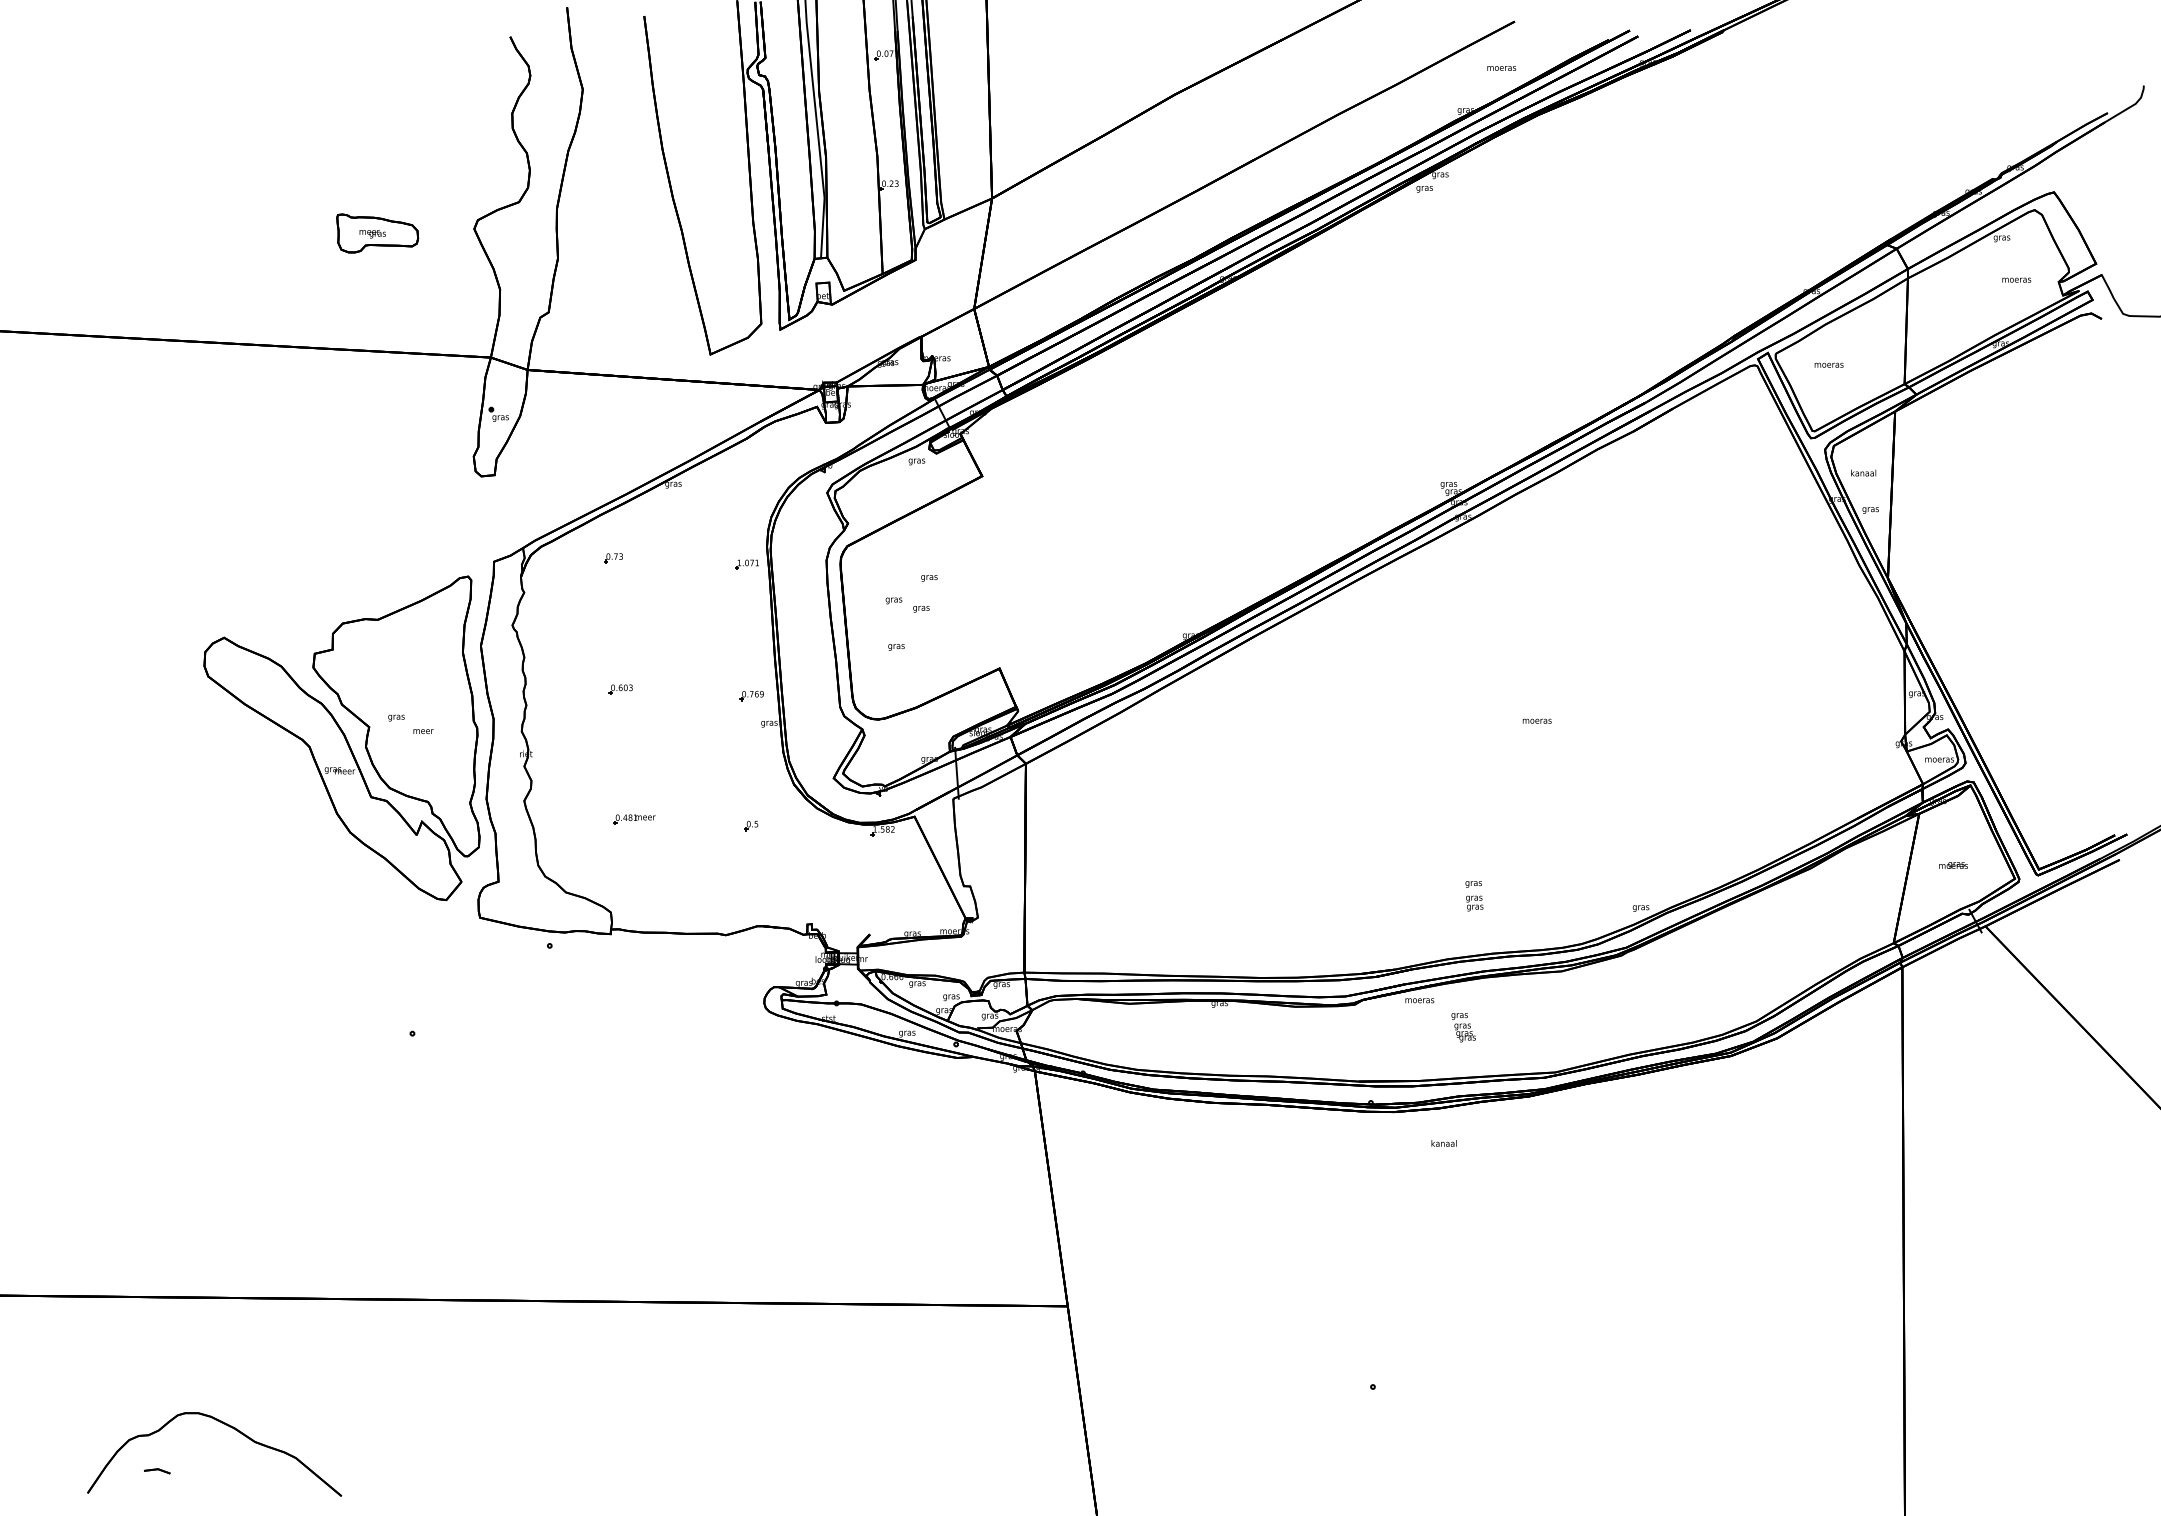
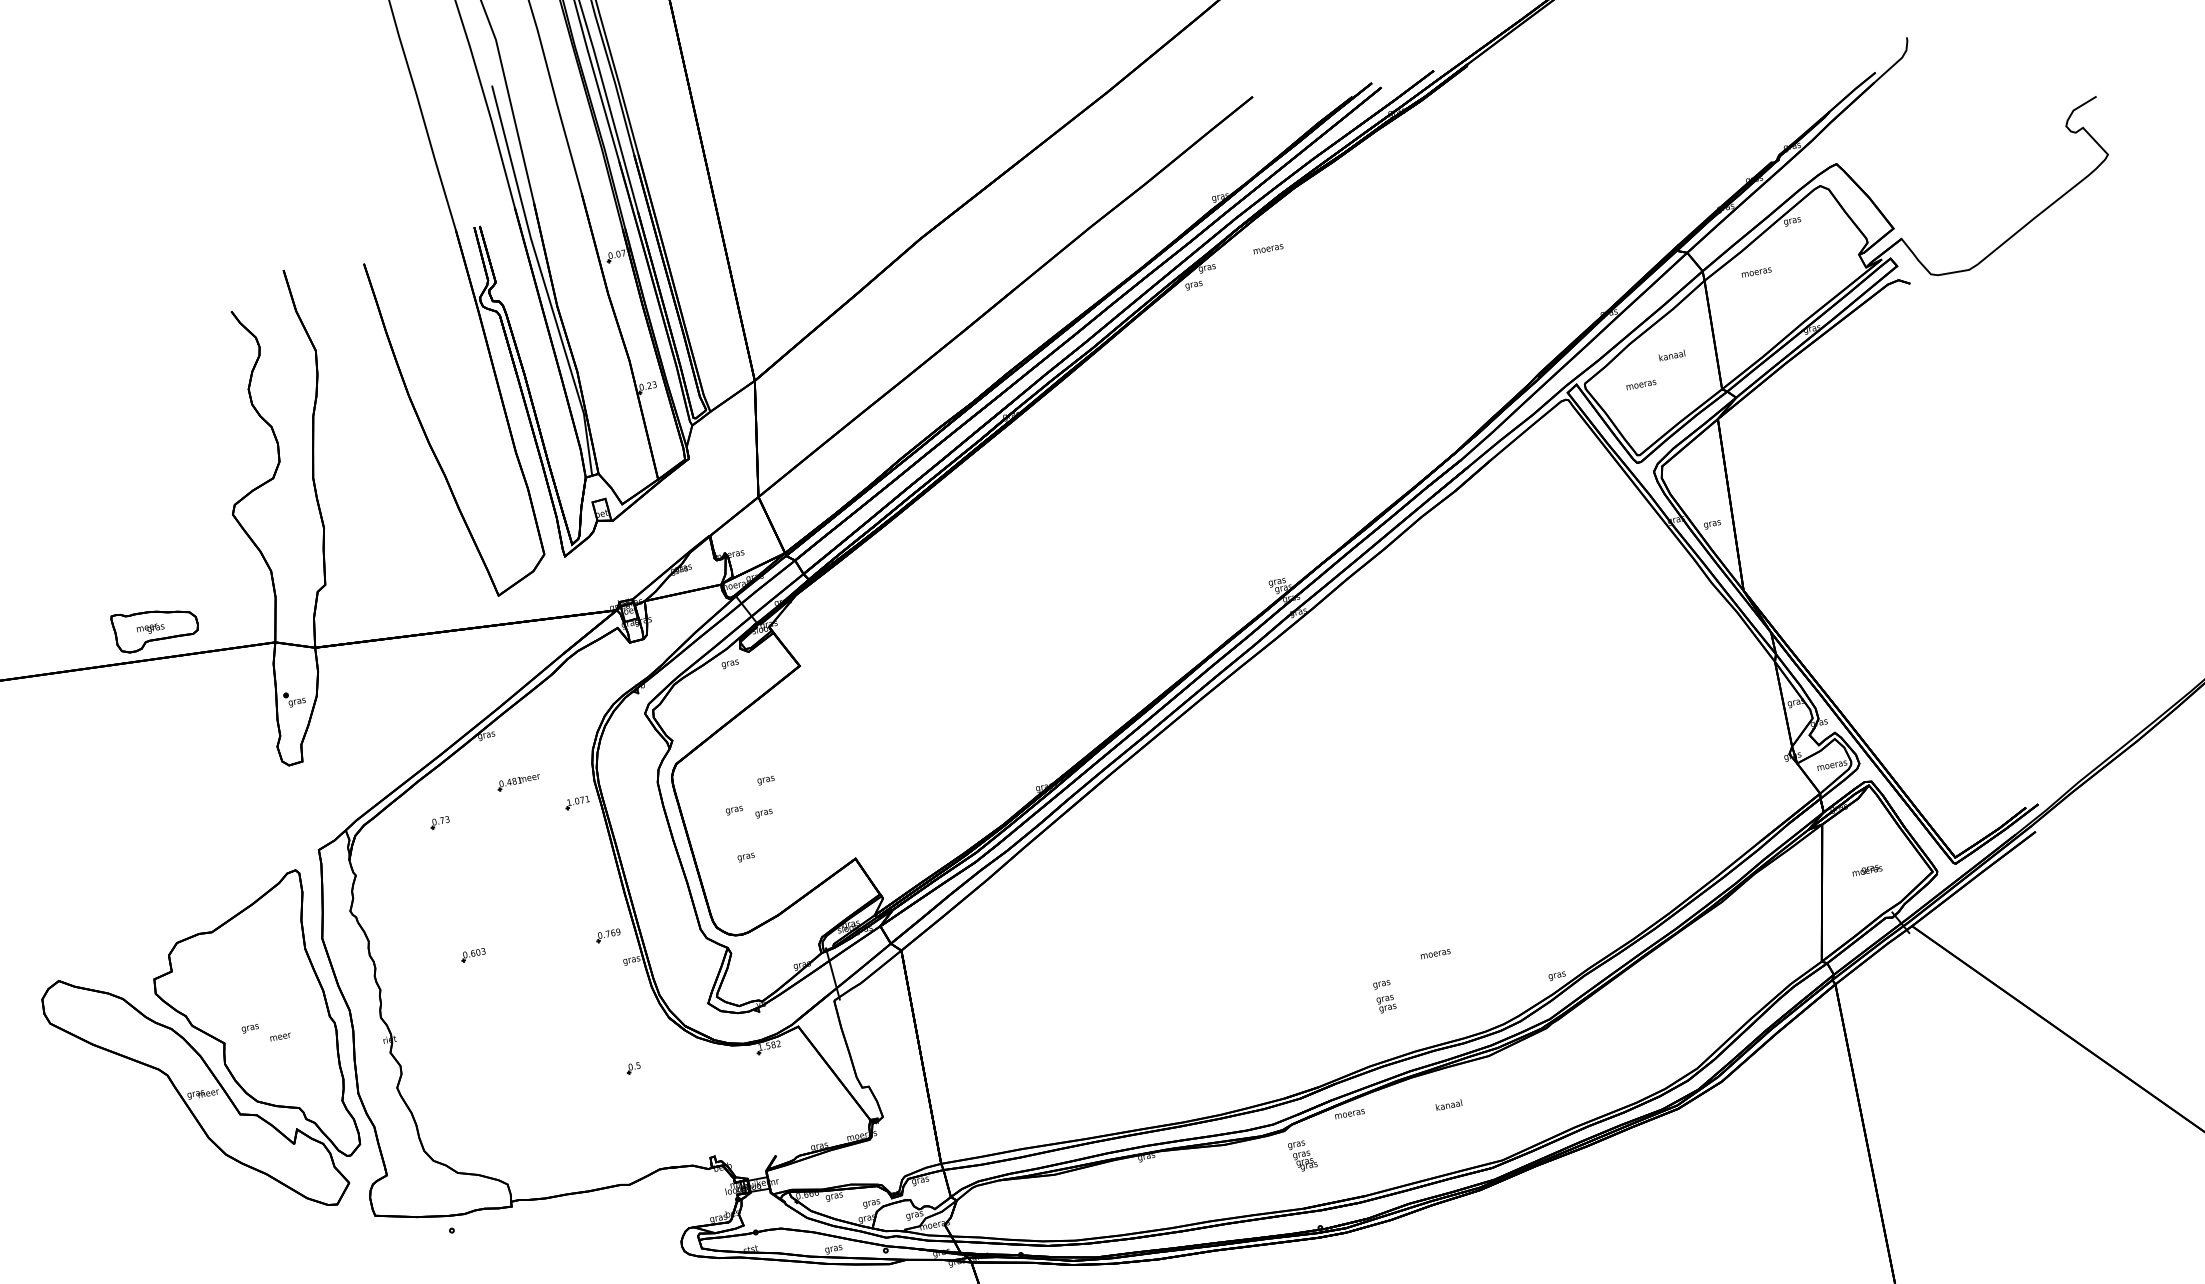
text: (1501, 68) -> (1268, 249), moved
part: (377, 233) -> (155, 627), moved
text: (2016, 279) -> (1756, 271), moved
text: (1863, 472) -> (1671, 354), moved
text: (1536, 720) -> (1434, 953), moved
part: (634, 819) -> (518, 782), moved
text: (1463, 1027) -> (1302, 1155), moved
text: (1443, 1143) -> (1448, 1105), moved

